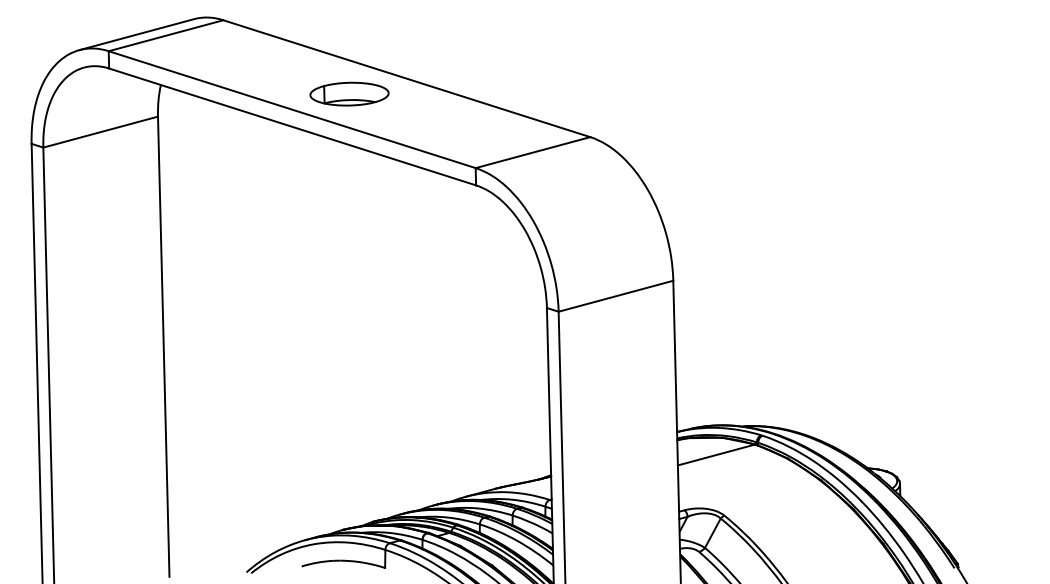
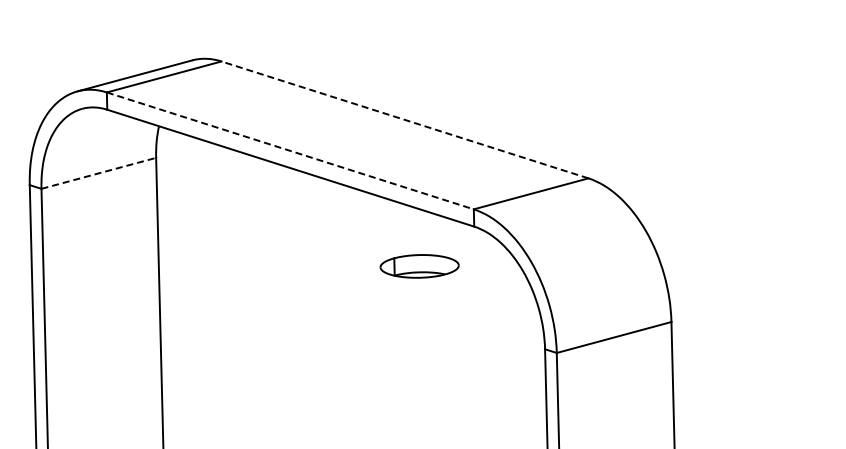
line: (406, 78) -> (404, 119), solid -> dashed
part: (349, 93) -> (419, 265), moved
line: (292, 109) -> (290, 150), solid -> dashed
line: (101, 132) -> (99, 173), solid -> dashed

